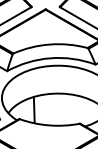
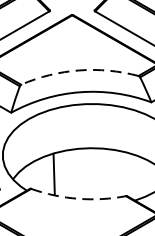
arc: (50, 44) -> (79, 70), solid -> dashed
arc: (49, 125) -> (78, 198), solid -> dashed

